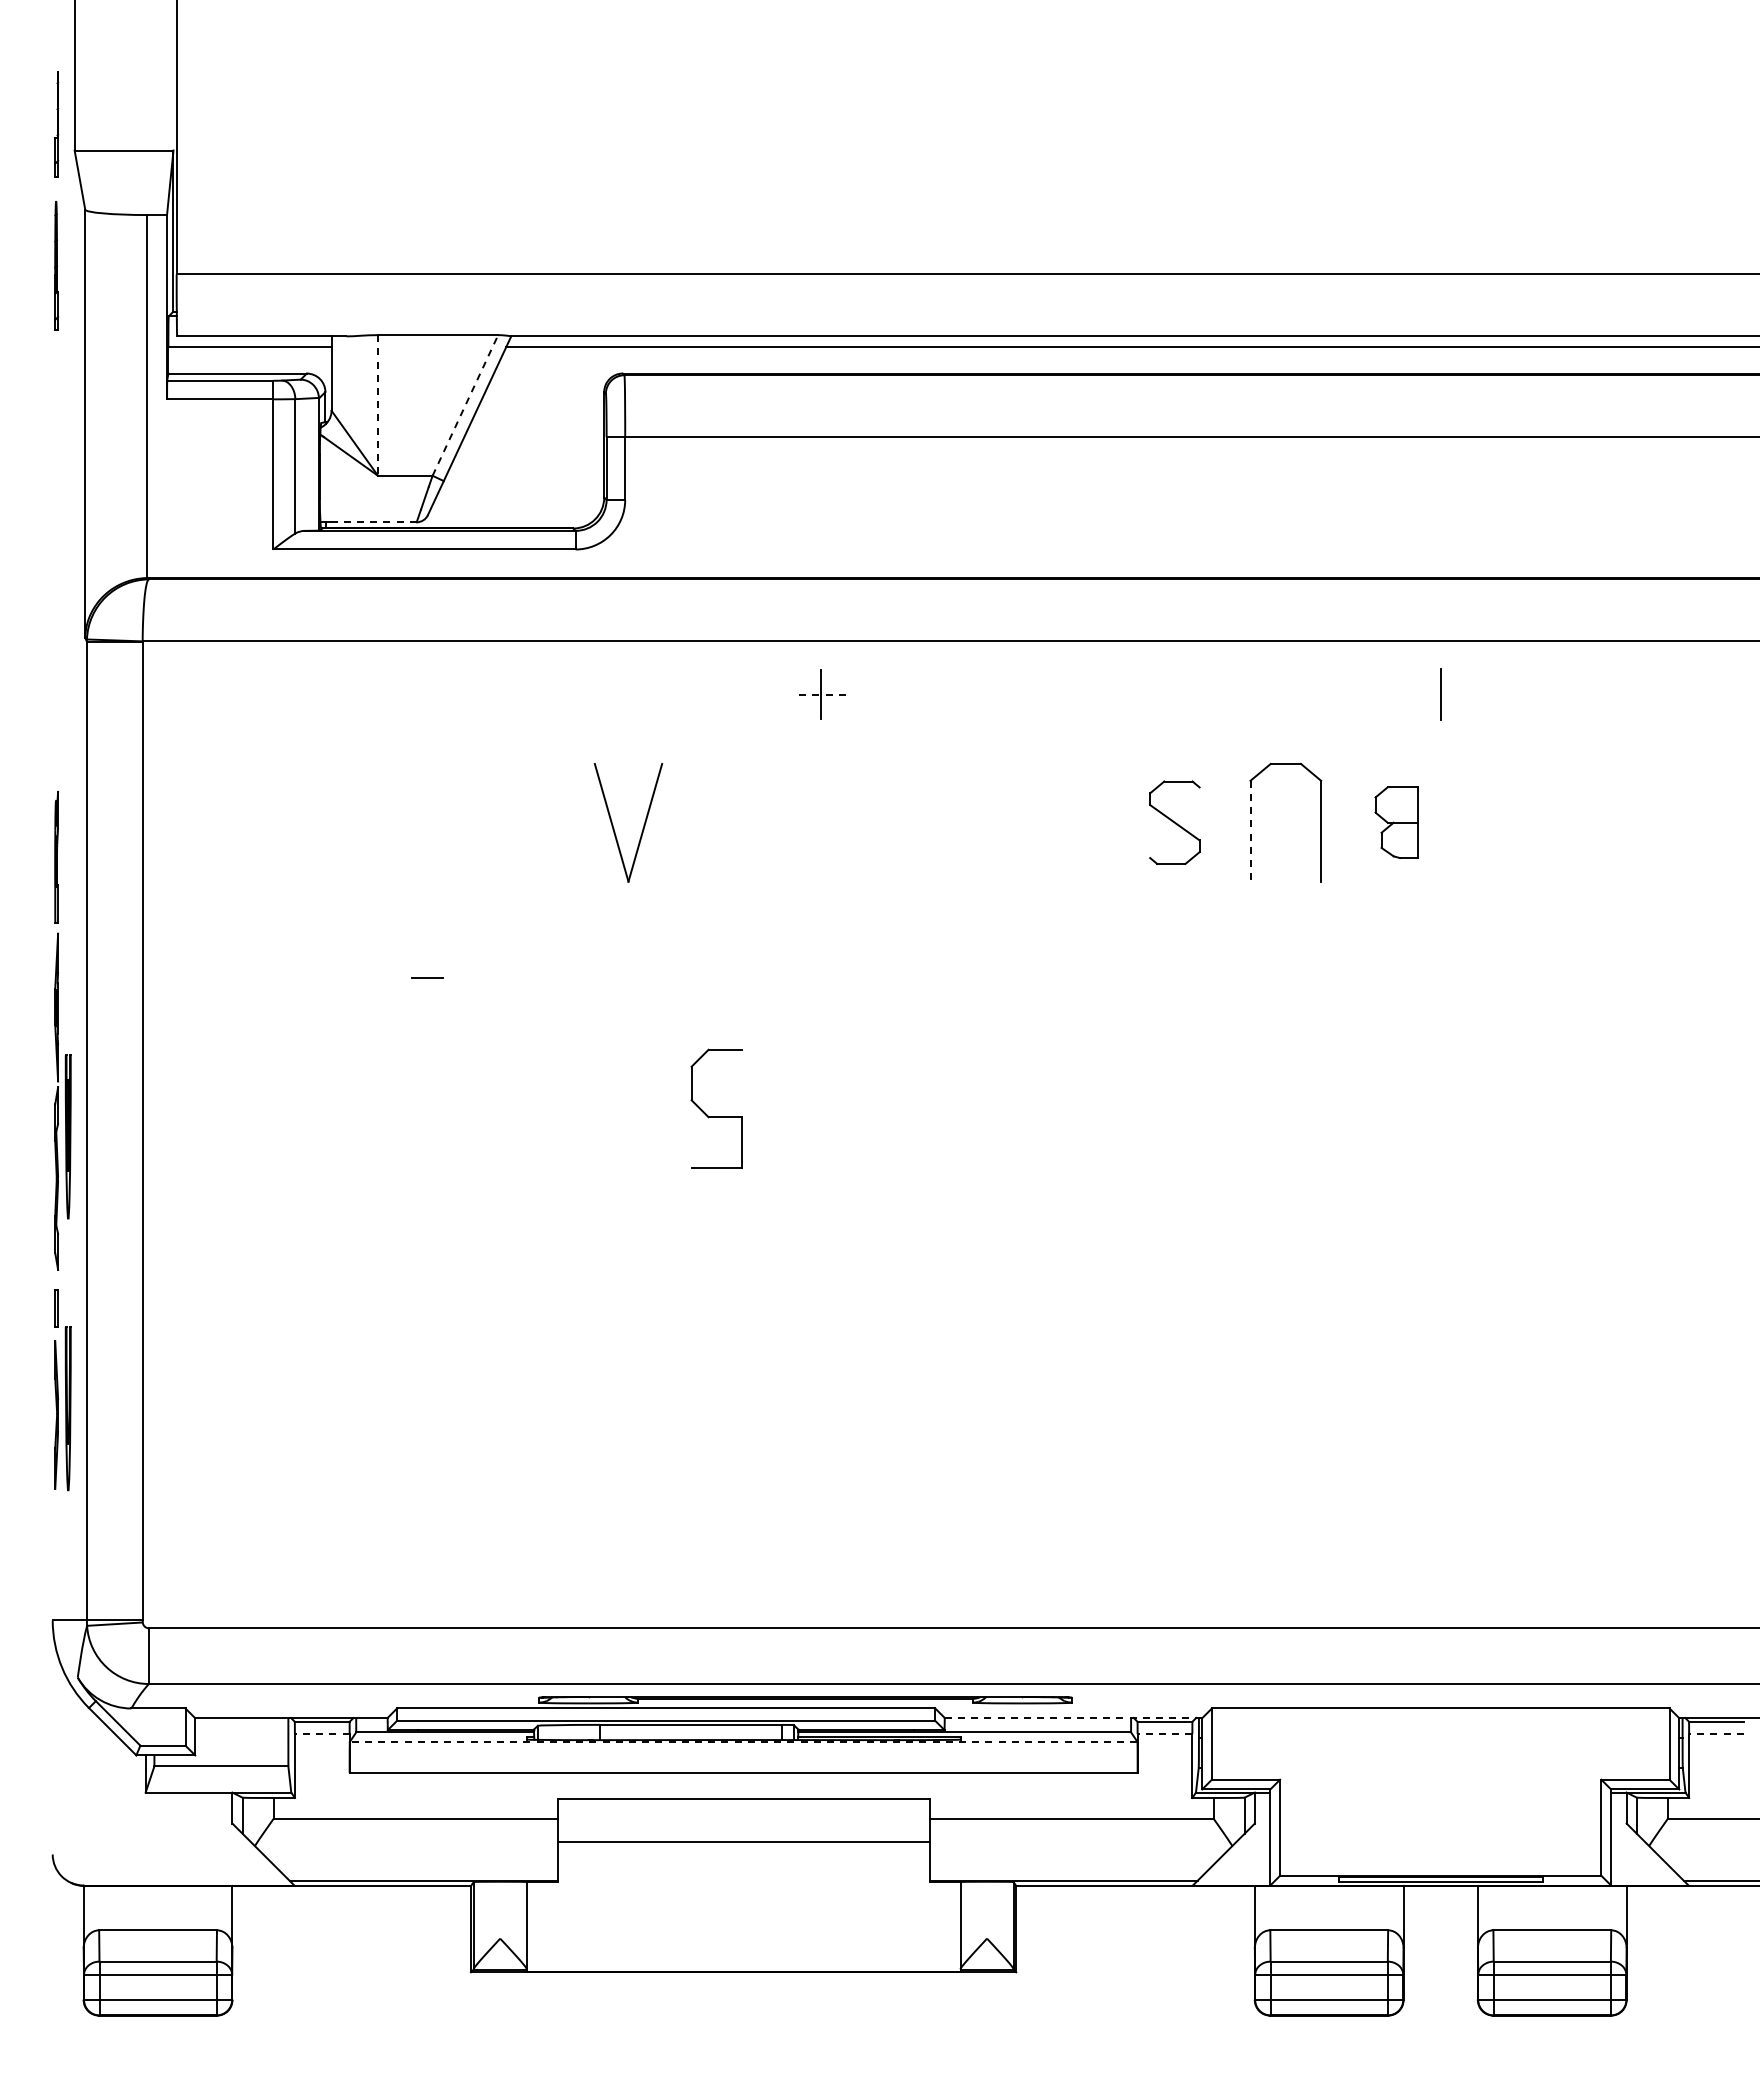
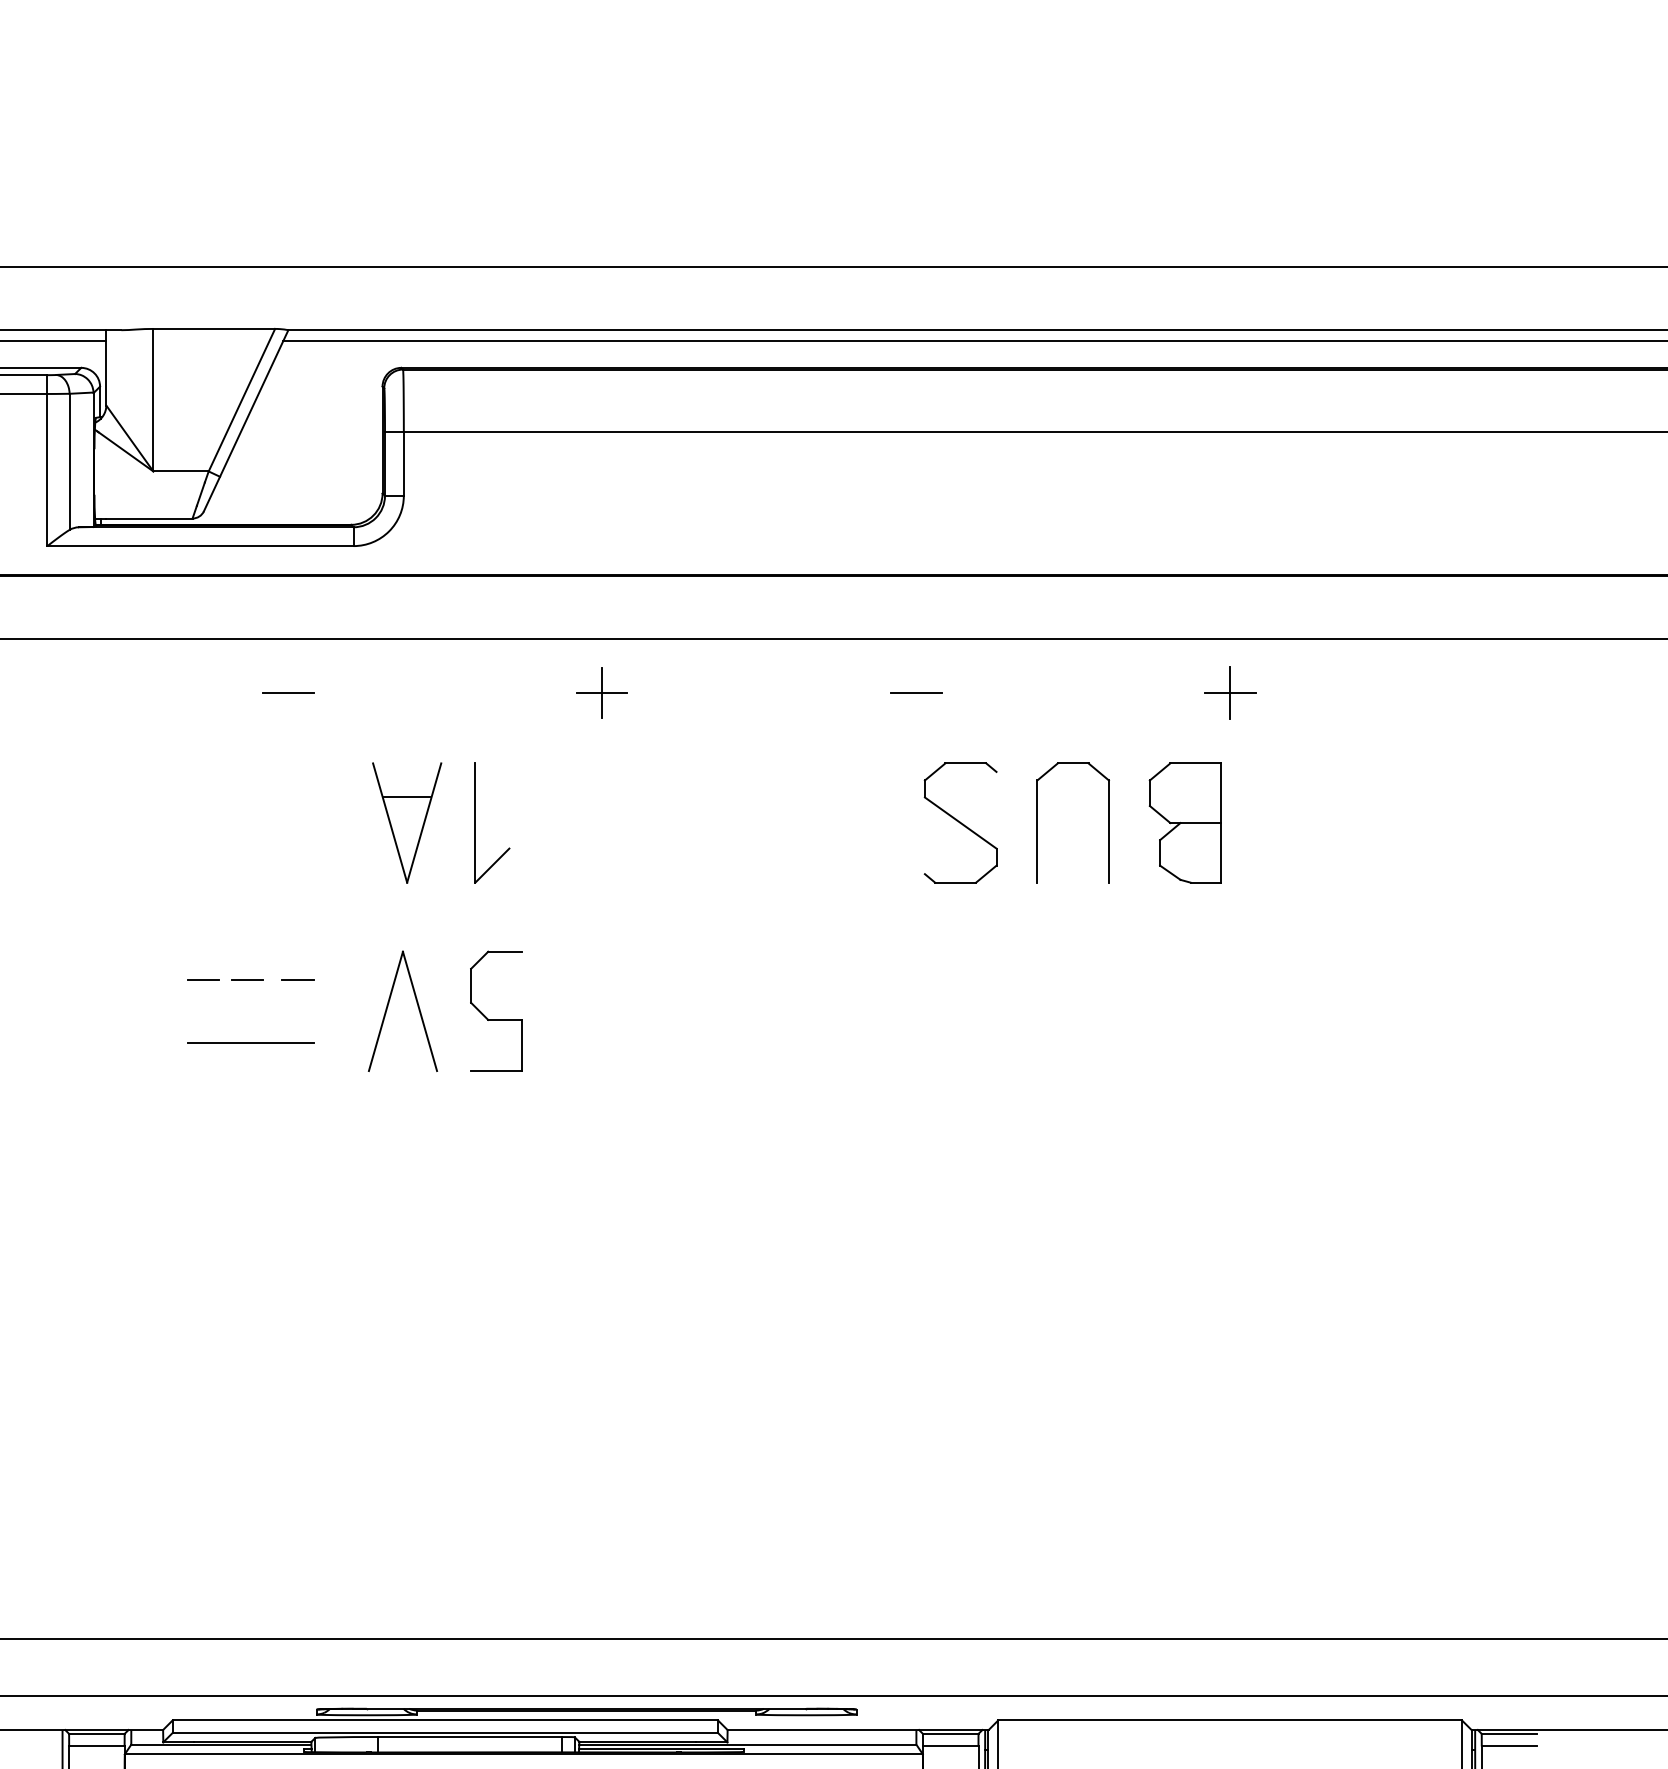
line: (378, 405) -> (153, 400), dashed -> solid
line: (465, 405) -> (242, 400), dashed -> solid
line: (374, 522) -> (149, 518), dashed -> solid
line: (510, 694) -> (287, 693), added
line: (821, 694) -> (602, 693), dashed -> solid
line: (1130, 694) -> (915, 693), added
line: (1440, 694) -> (1229, 693), added
line: (628, 797) -> (407, 797), added
part: (696, 822) -> (476, 822), added
part: (1174, 822) -> (960, 822), size x1.43
part: (1396, 822) -> (1185, 822), size x1.67
line: (1250, 831) -> (1037, 831), dashed -> solid
line: (470, 977) -> (247, 979), added
line: (520, 977) -> (297, 979), added
part: (609, 1006) -> (387, 1009), added
line: (474, 1039) -> (251, 1042), added
part: (716, 1116) -> (496, 1019), moved
line: (1073, 1717) -> (858, 1729), dashed -> solid
line: (321, 1734) -> (96, 1746), dashed -> solid
line: (1164, 1734) -> (950, 1746), dashed -> solid
line: (1716, 1734) -> (1509, 1746), dashed -> solid
line: (743, 1741) -> (523, 1753), dashed -> solid

